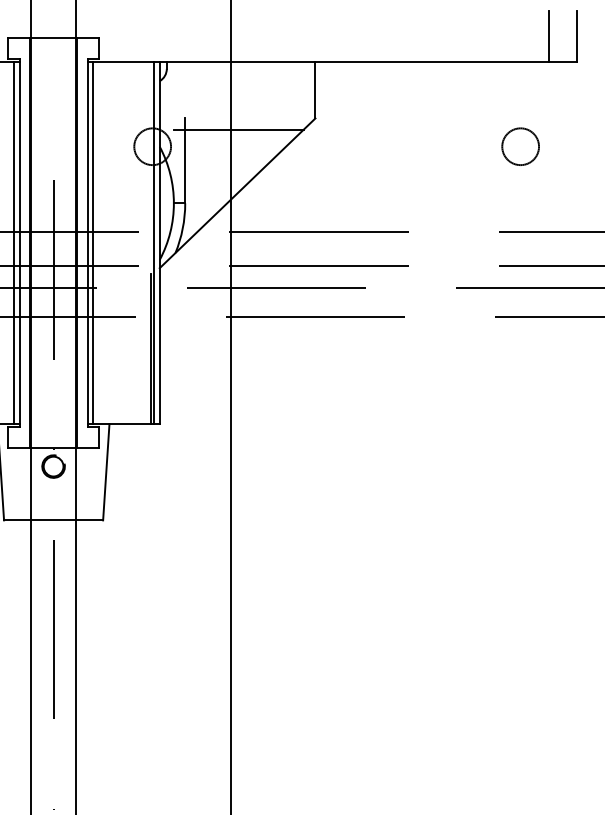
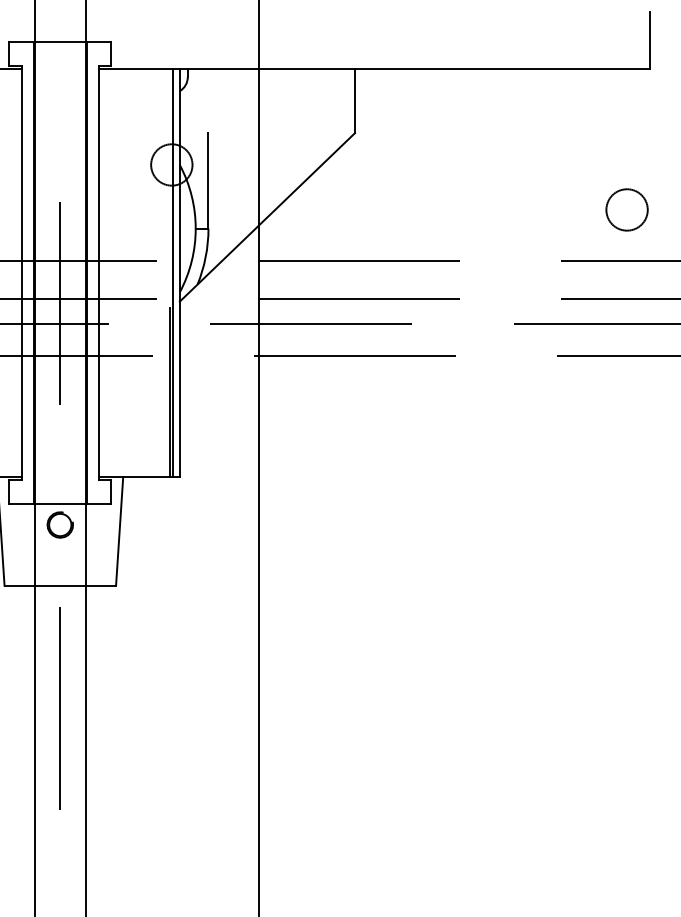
line: (548, 36) -> (617, 40), removed
line: (238, 129) -> (268, 145), removed
circle: (520, 146) -> (626, 209), moved
line: (13, 243) -> (15, 273), removed
line: (92, 243) -> (104, 273), removed

